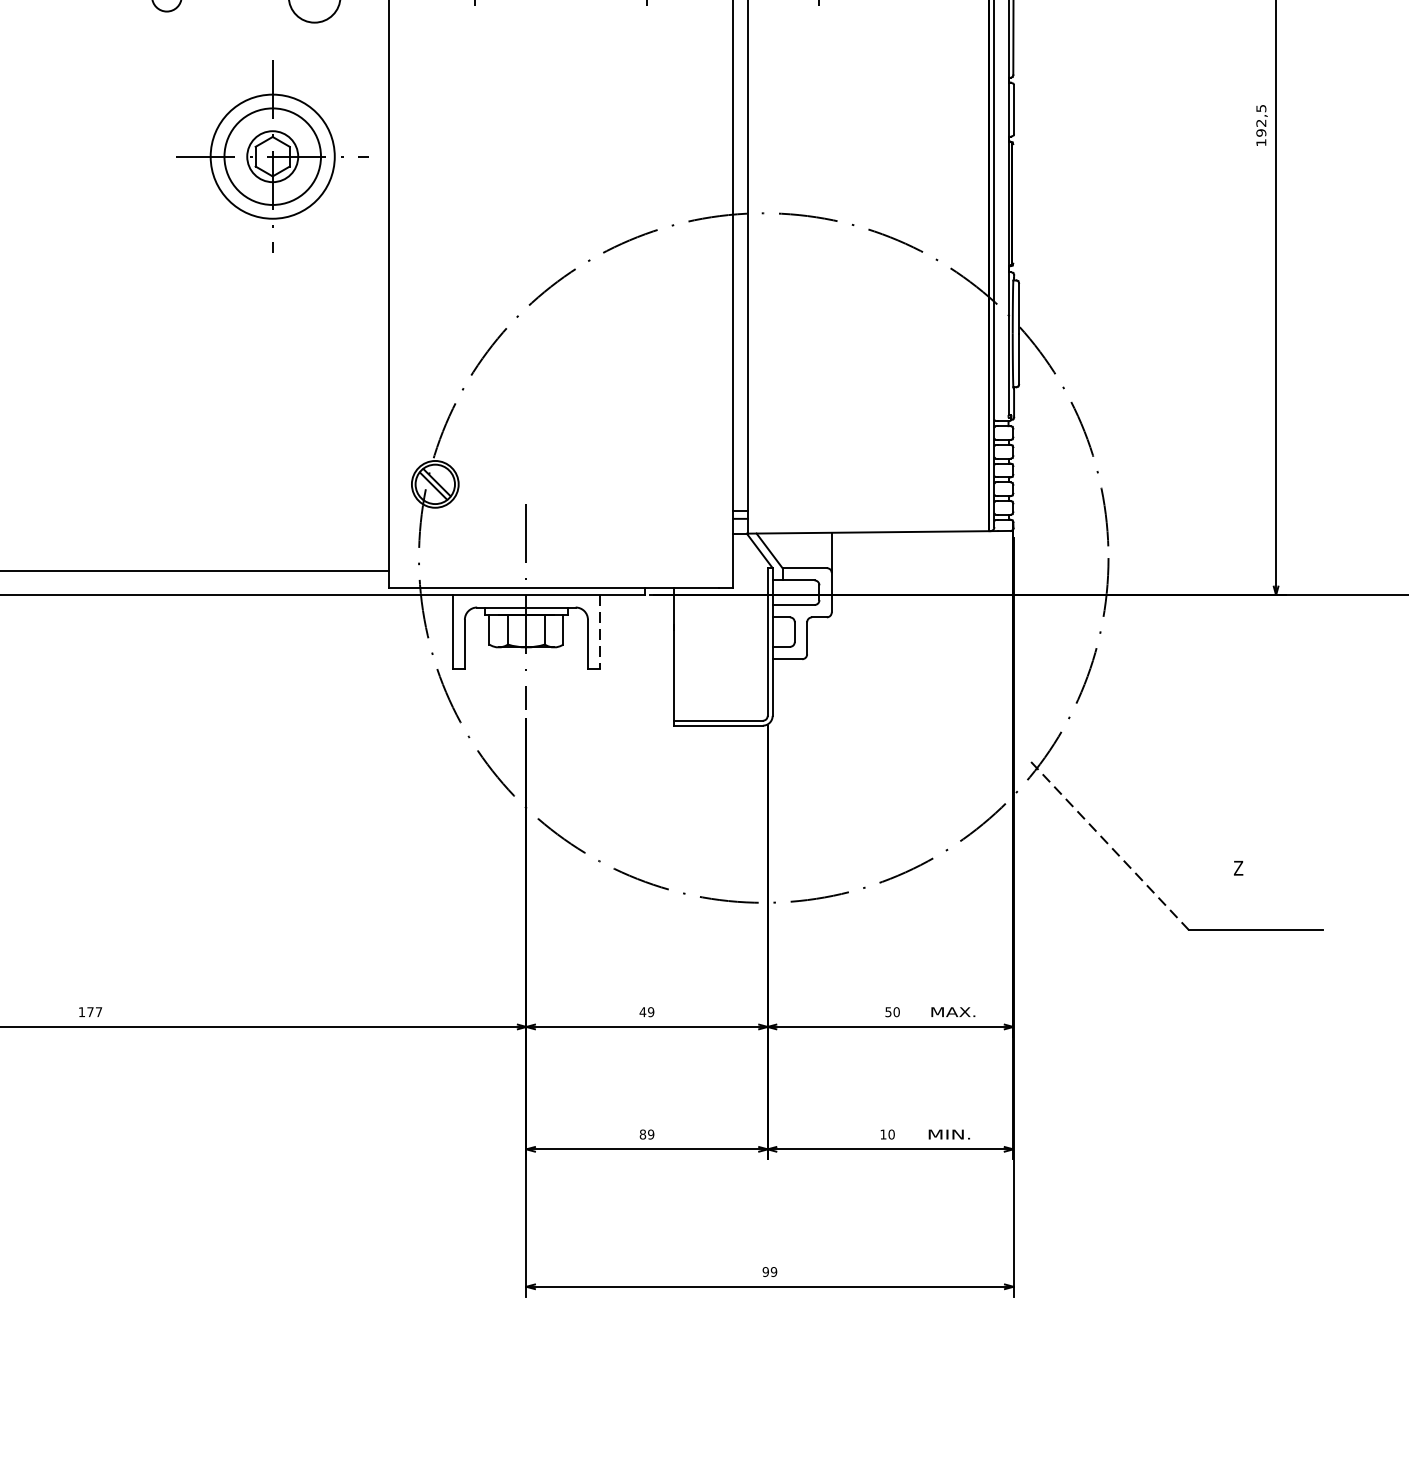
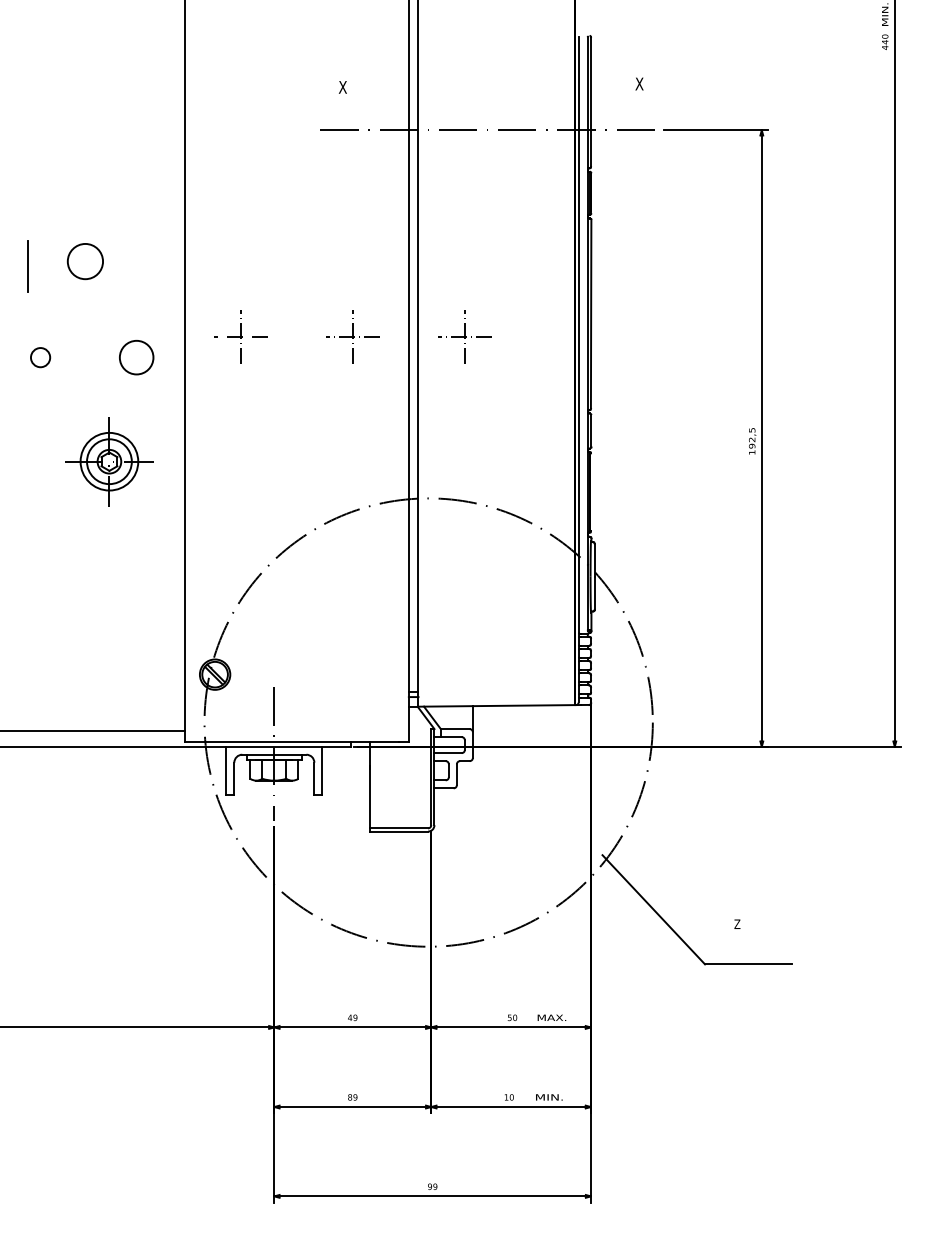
part: (272, 156) -> (109, 461), size x0.71
line: (600, 633) -> (322, 771), dashed -> solid
line: (1109, 845) -> (653, 909), dashed -> solid

